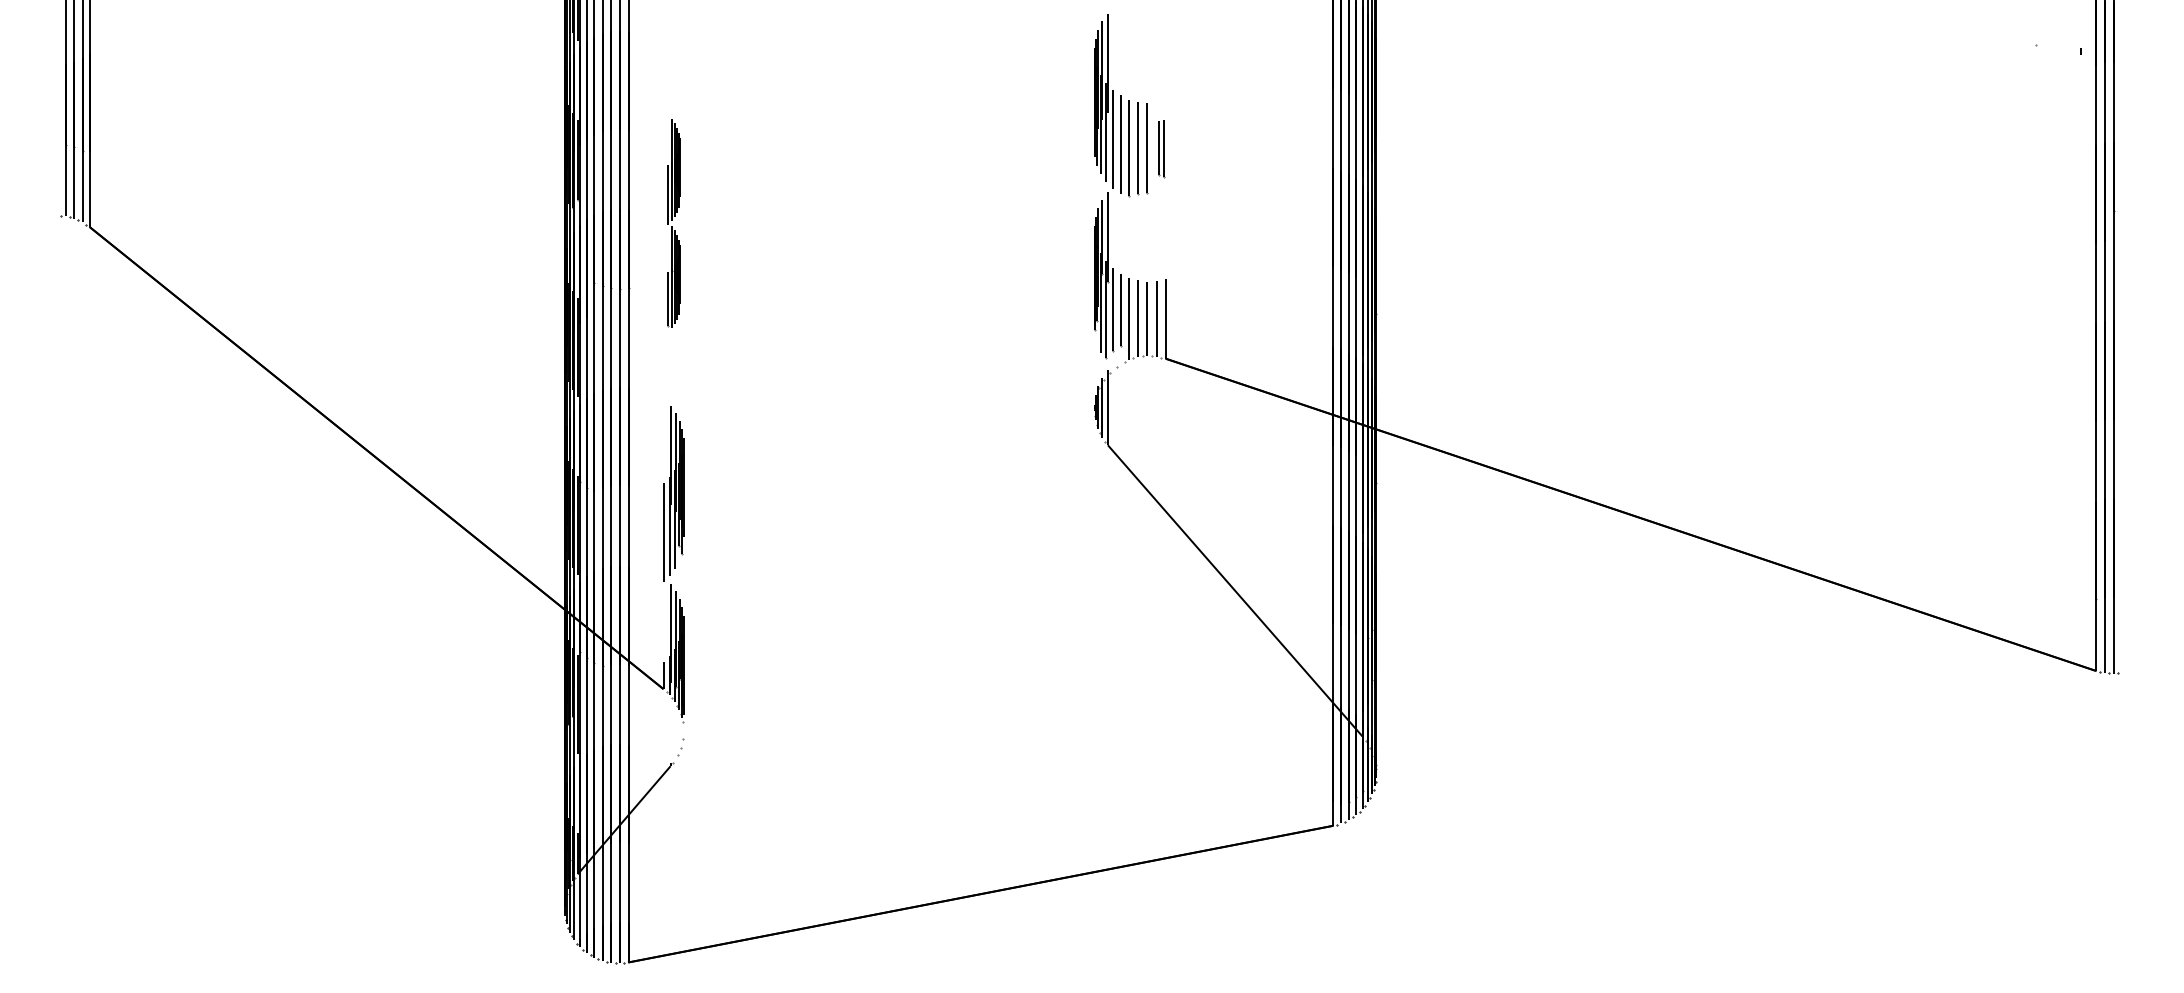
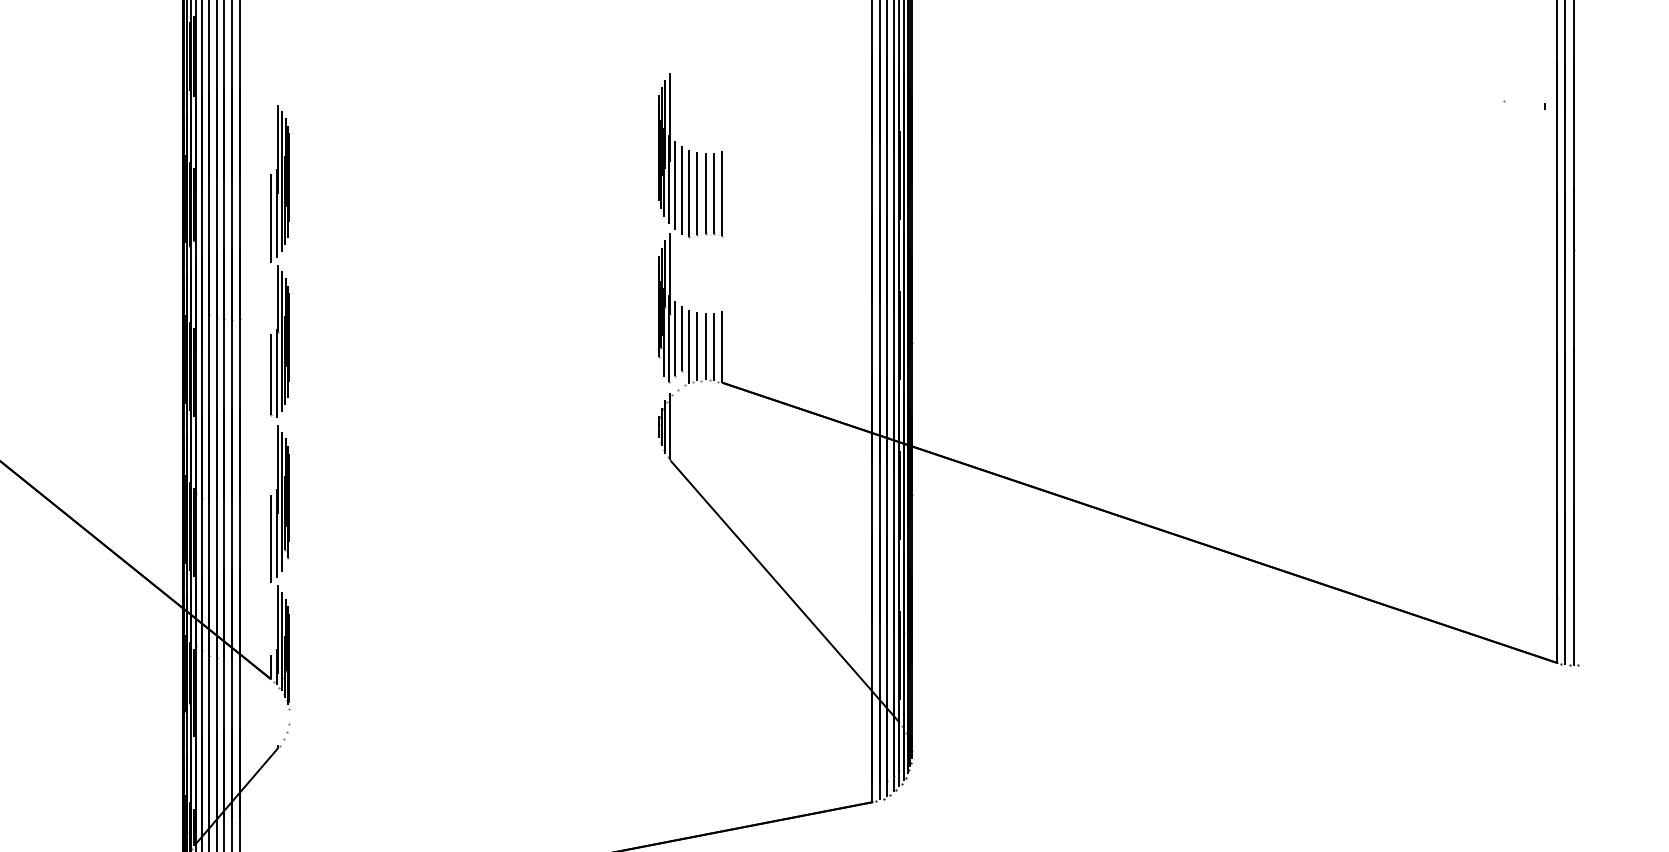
part: (1161, 148) -> (718, 193), size x1.67
part: (673, 223) -> (280, 261), size x1.67

